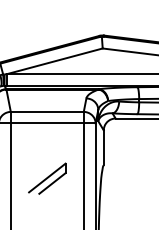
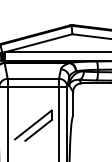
part: (47, 178) -> (33, 125), size x1.43

